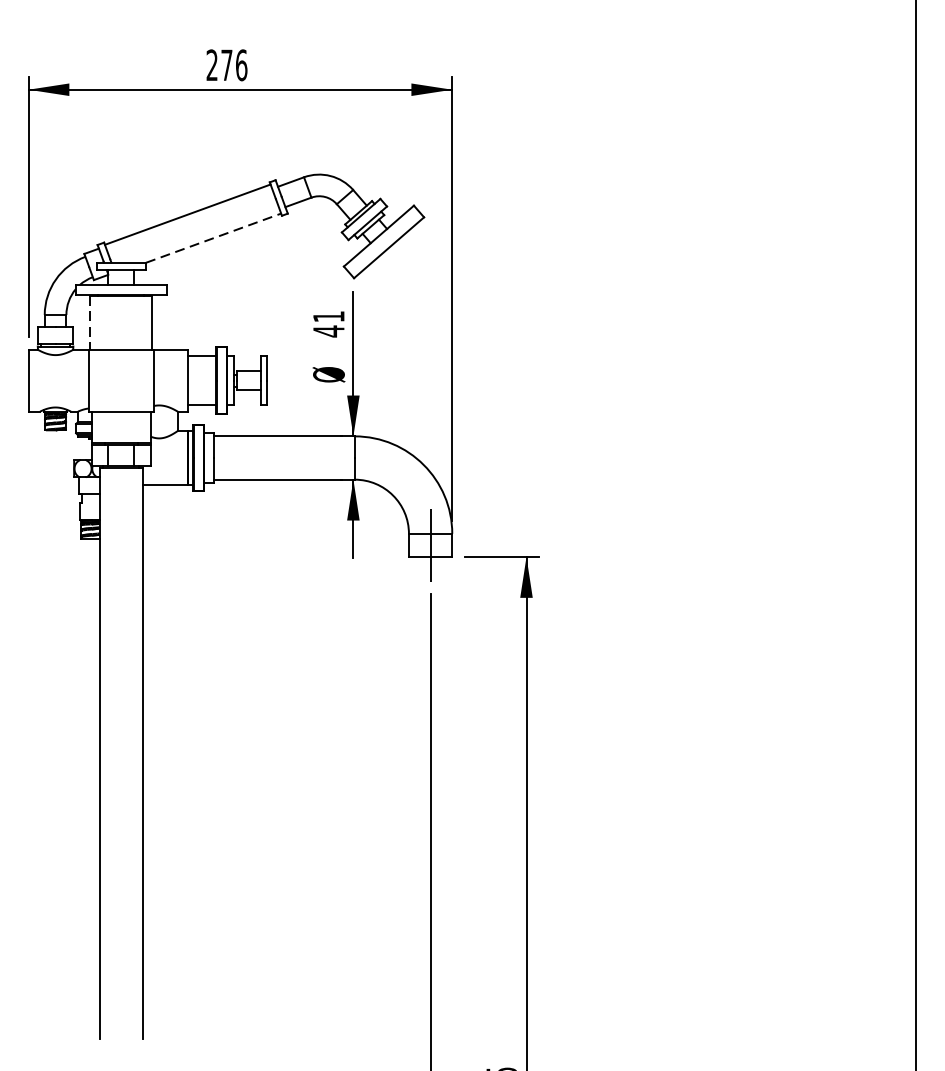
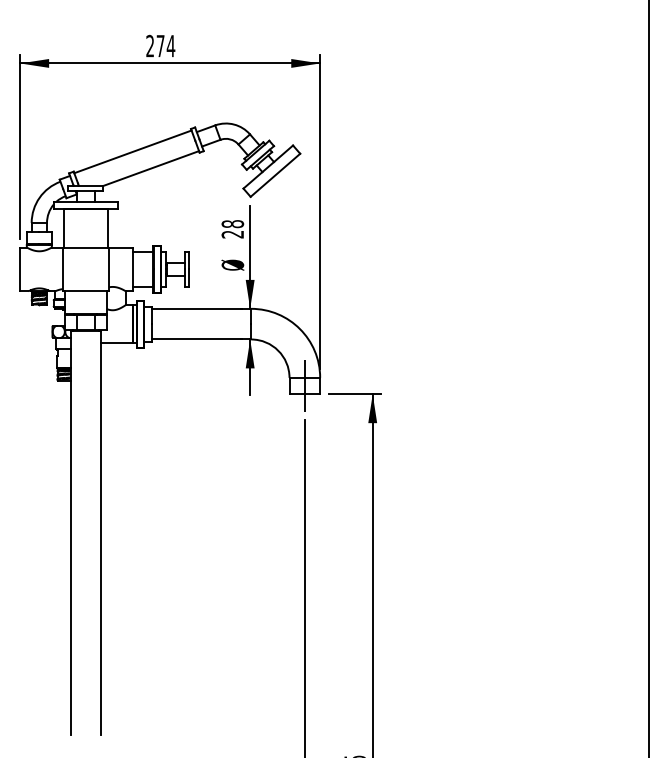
text: (240, 64) -> (170, 45), 276 -> 274
line: (213, 238) -> (151, 168), dashed -> solid
line: (89, 322) -> (63, 228), dashed -> solid
text: (328, 324) -> (232, 229), 41 -> 28

